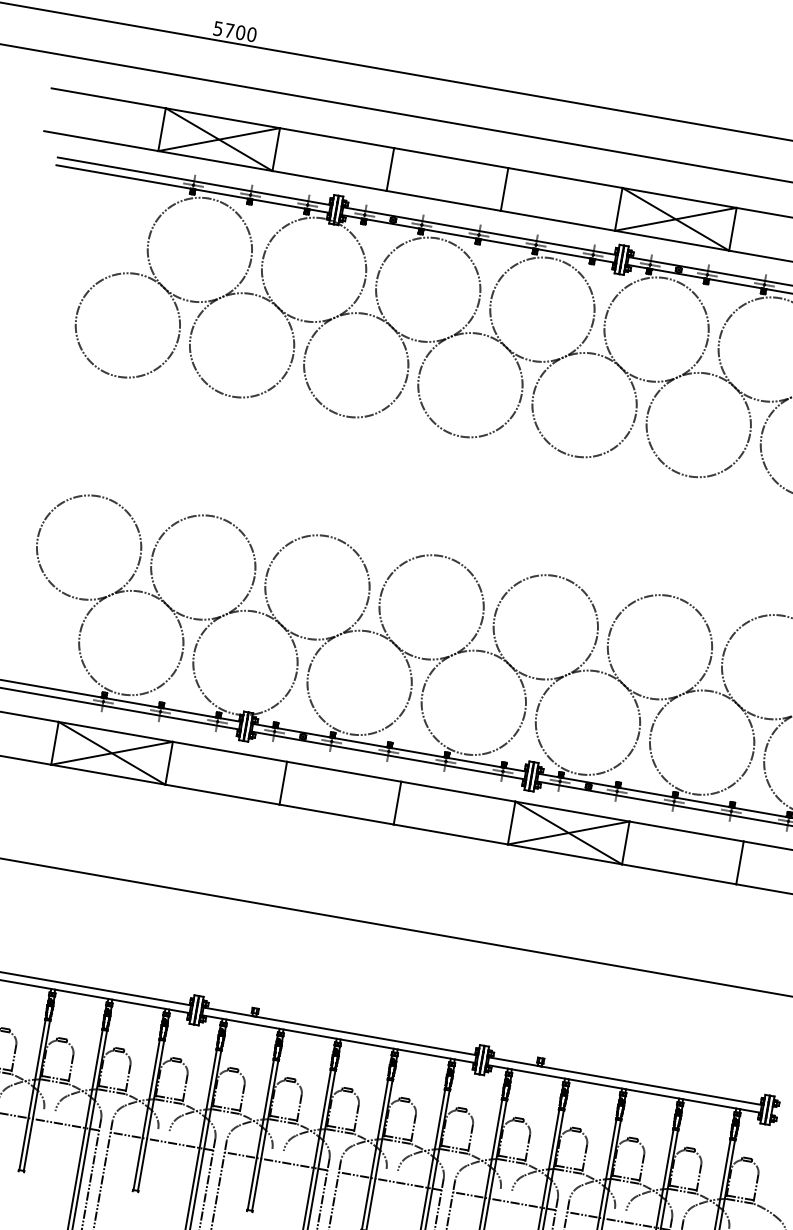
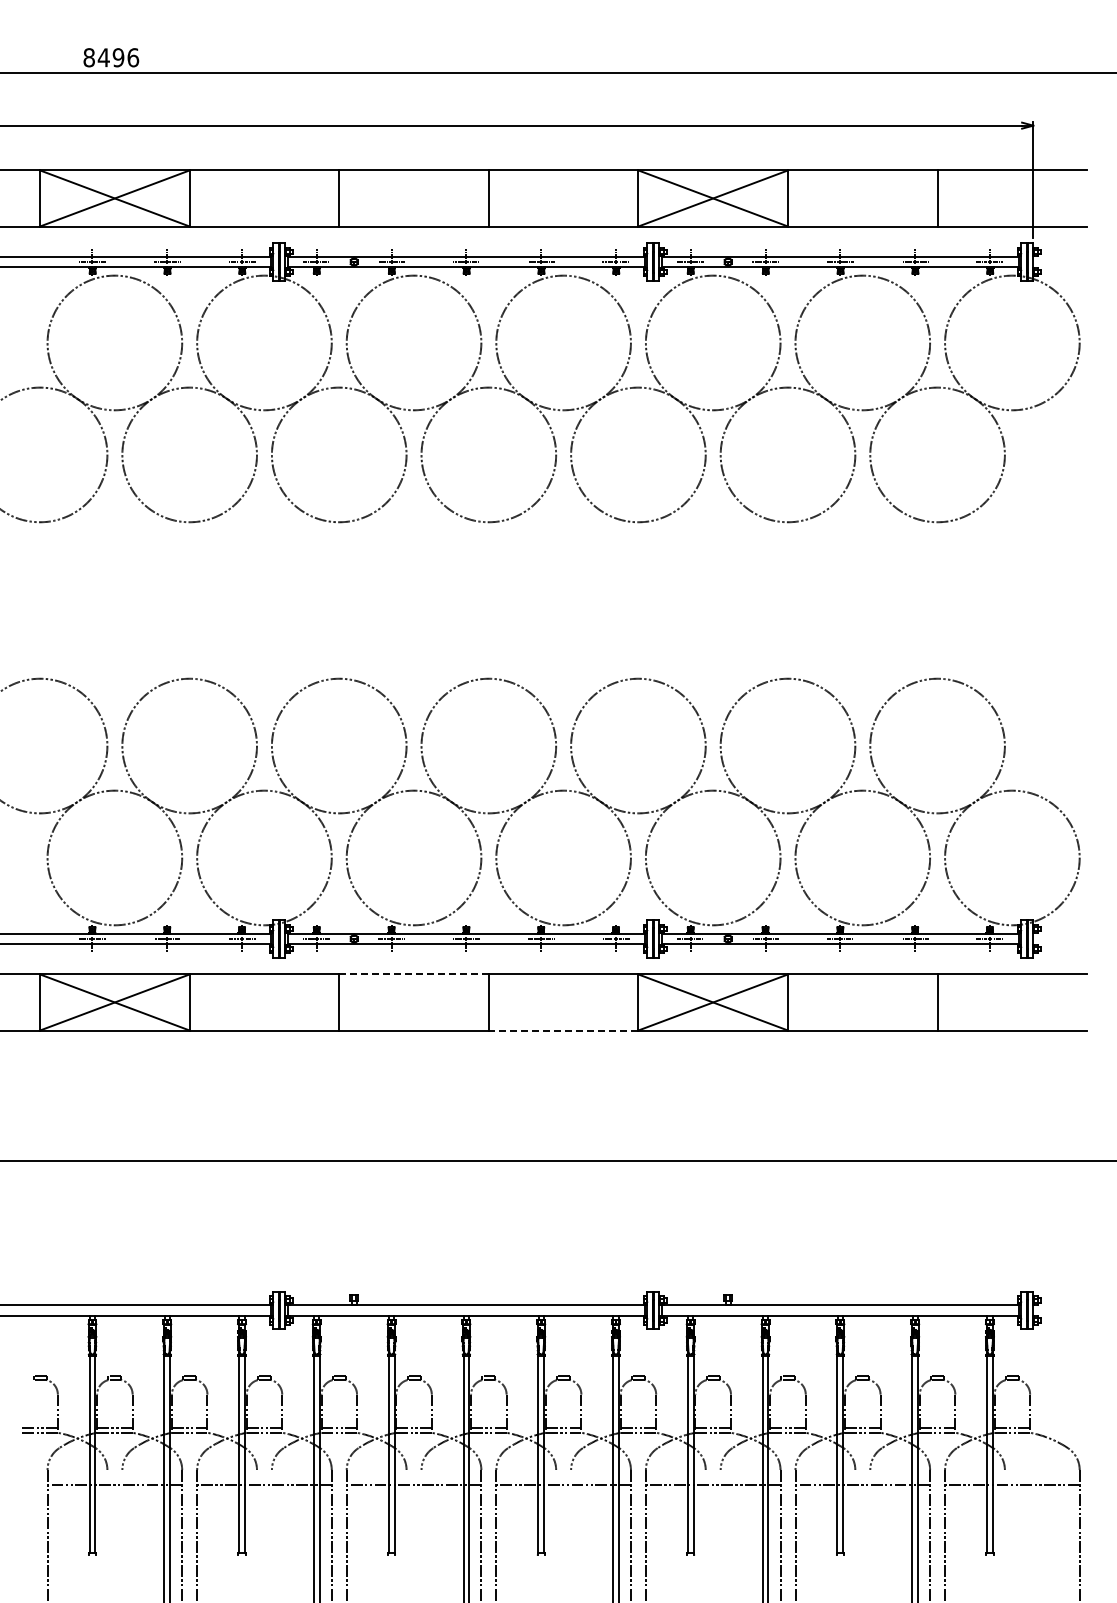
text: (235, 31) -> (111, 57), 5700 -> 8496
line: (344, 771) -> (414, 974), solid -> dashed
line: (450, 834) -> (563, 1030), solid -> dashed

